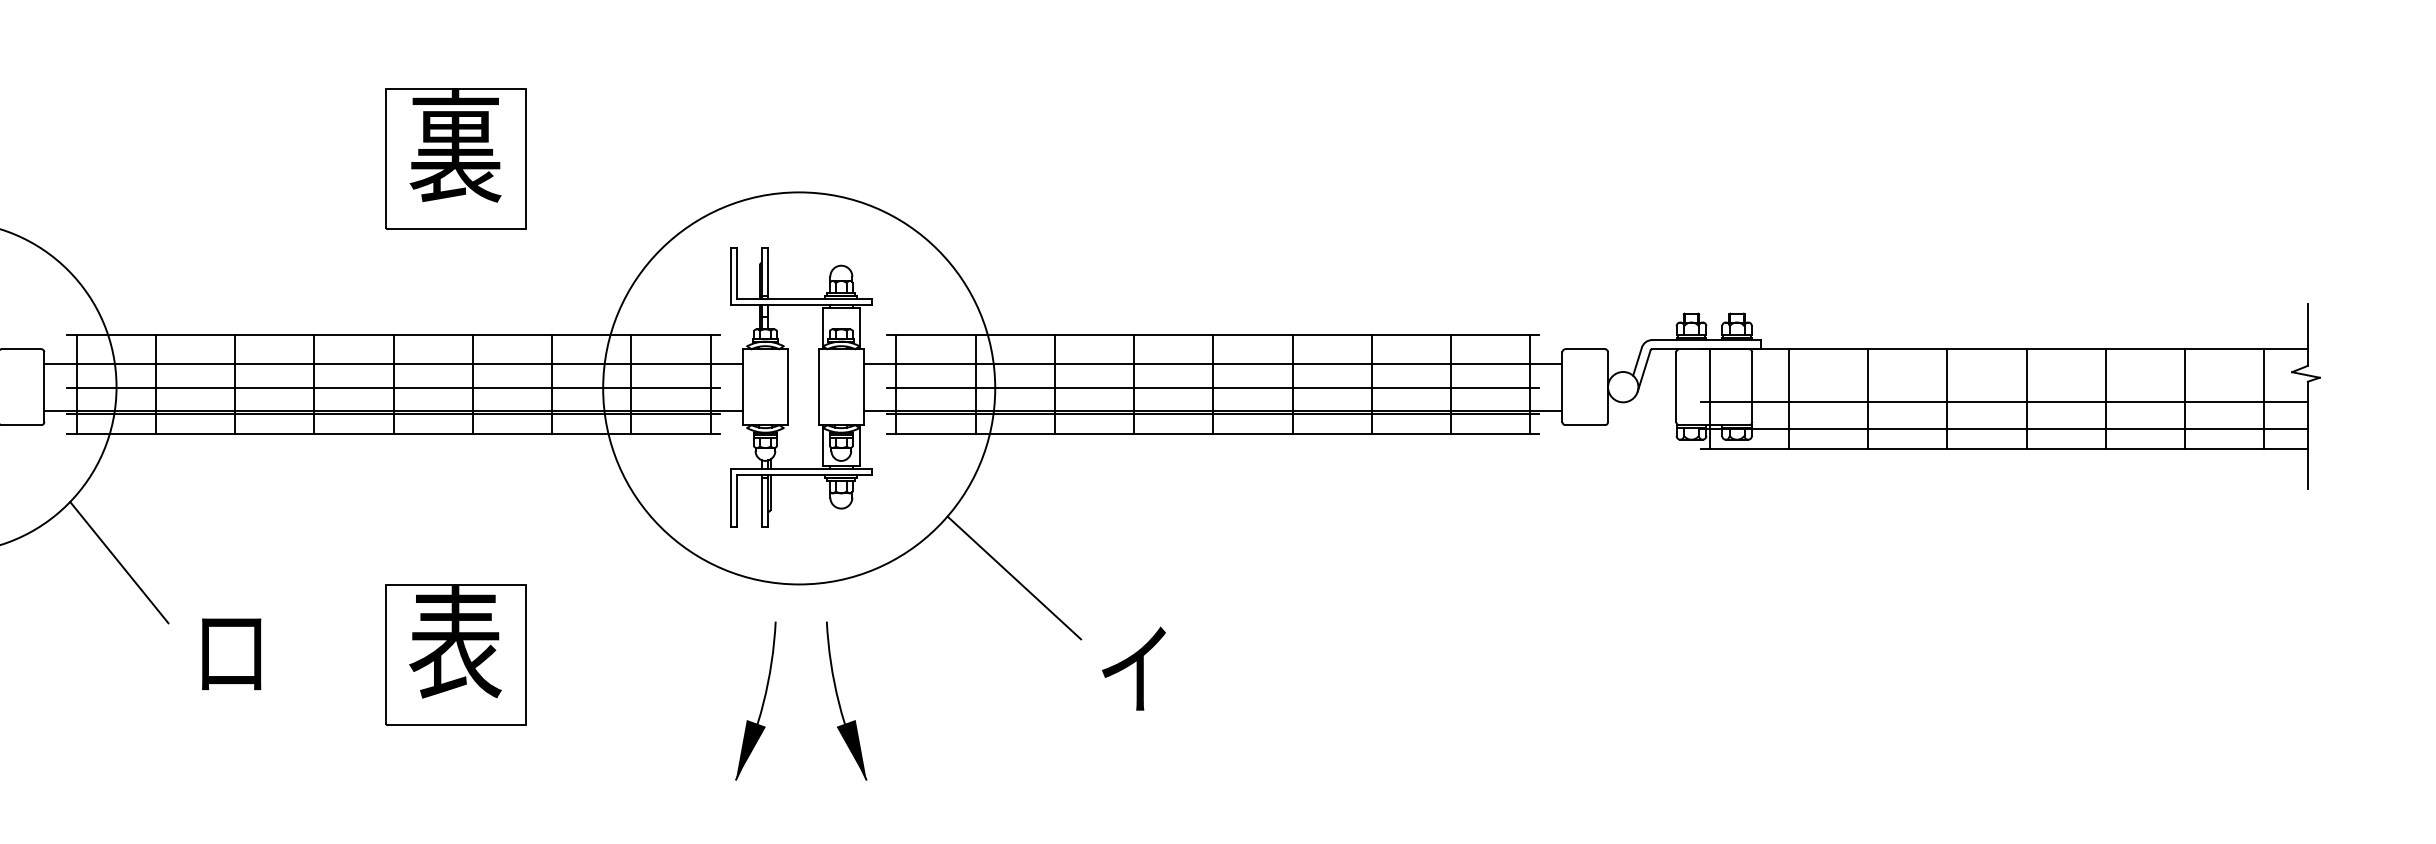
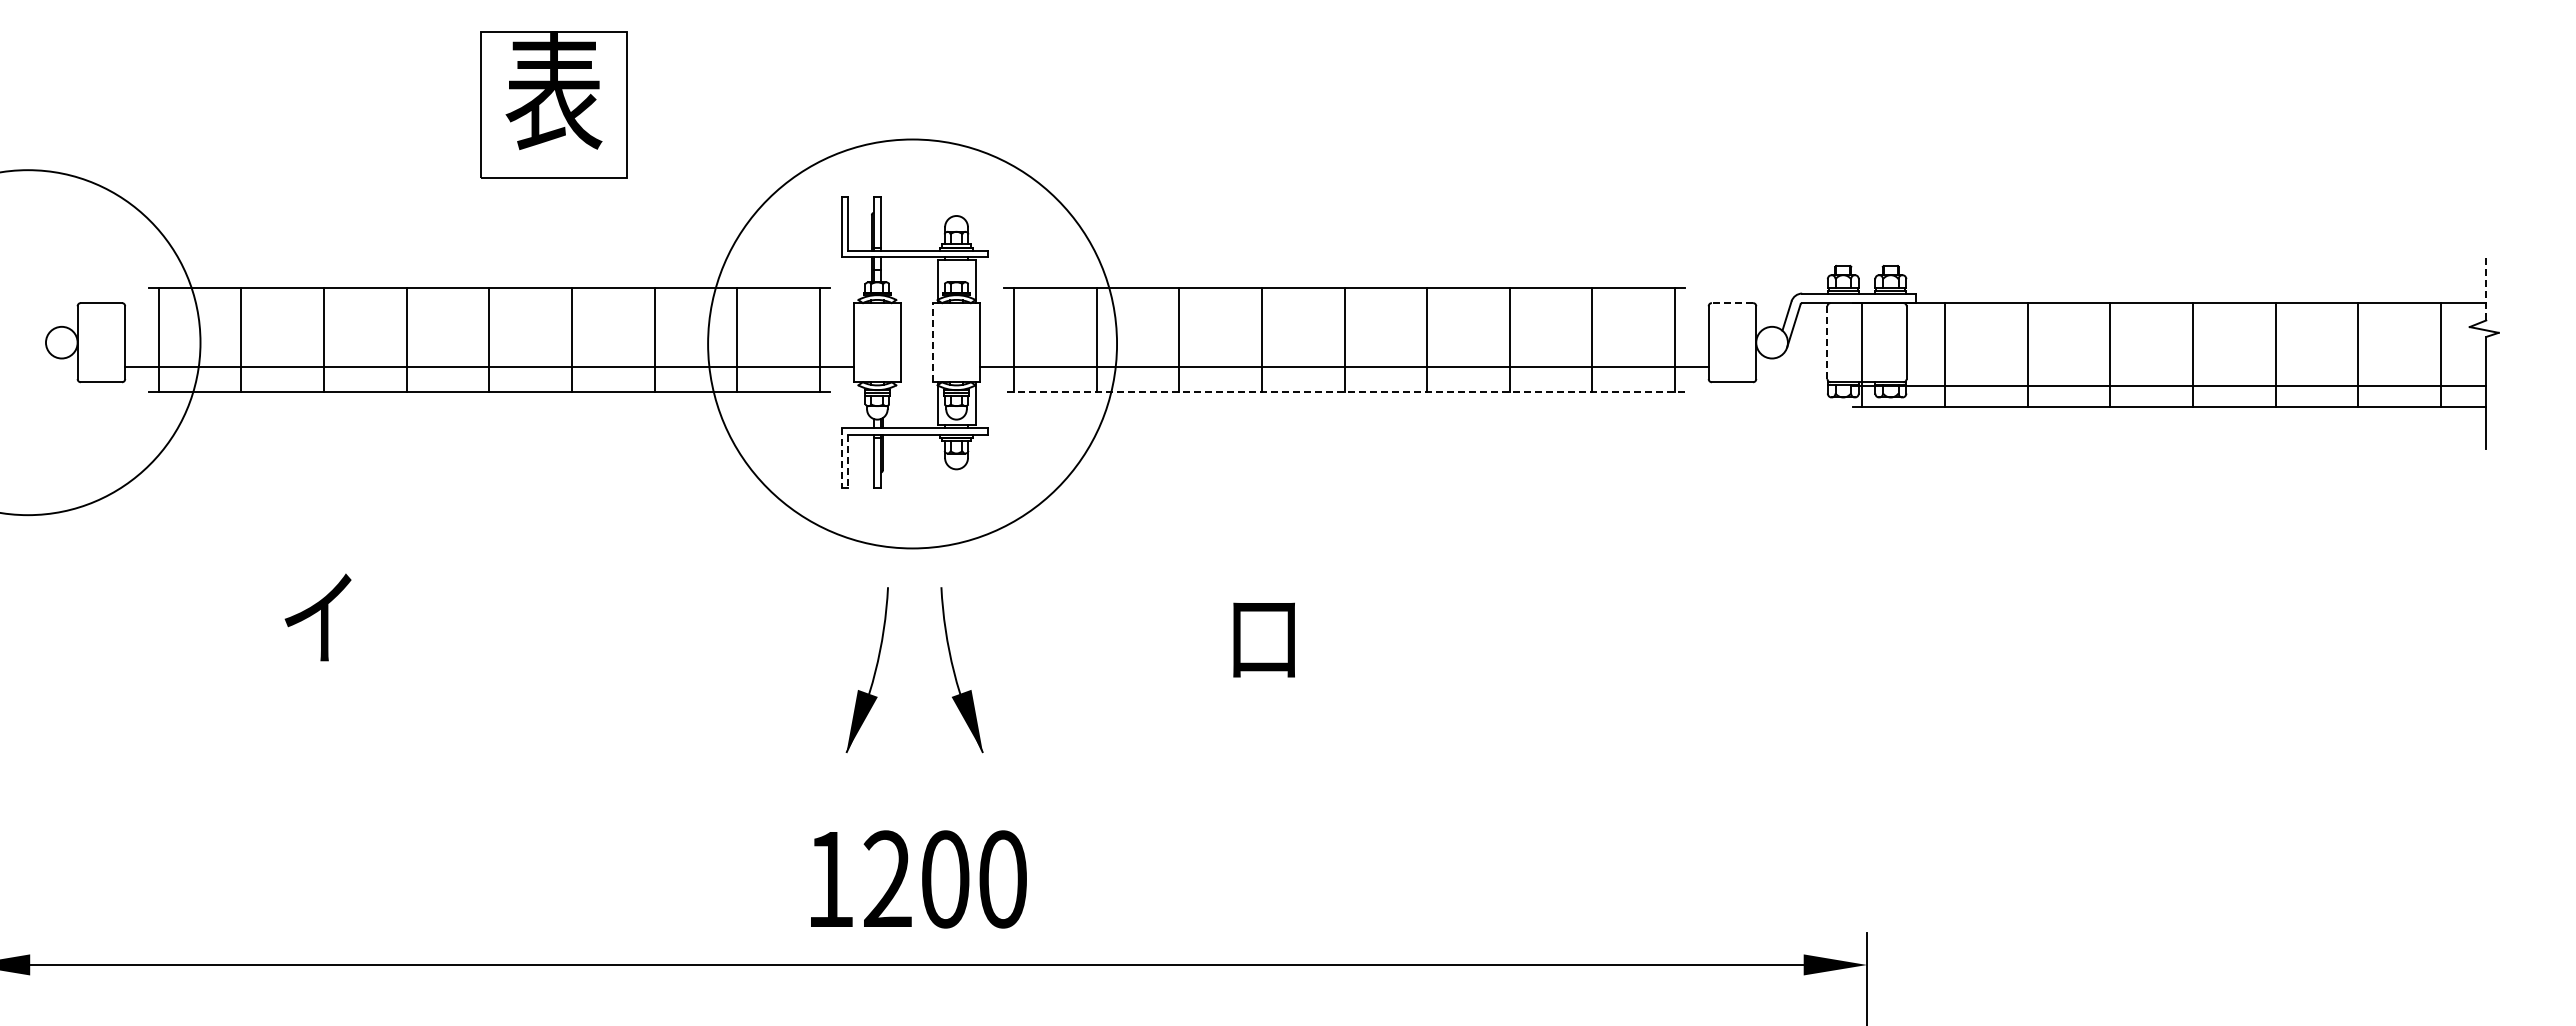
text: (454, 145) -> (553, 90), 裏 -> 表
line: (2308, 334) -> (2486, 287), solid -> dashed
line: (1585, 349) -> (1732, 303), solid -> dashed
line: (393, 363) -> (489, 318), removed
line: (1213, 363) -> (1344, 318), removed
line: (393, 387) -> (489, 343), removed
line: (818, 387) -> (932, 342), solid -> dashed
line: (1213, 387) -> (1344, 343), removed
line: (1676, 387) -> (1827, 342), solid -> dashed
line: (2004, 402) -> (2169, 358), removed
line: (393, 414) -> (489, 371), removed
line: (1213, 414) -> (1344, 371), removed
line: (1213, 433) -> (1344, 391), solid -> dashed
line: (731, 498) -> (841, 458), solid -> dashed
line: (737, 501) -> (848, 461), solid -> dashed
line: (119, 562) -> (203, 525), removed
line: (1013, 577) -> (1136, 541), removed
text: (228, 650) -> (317, 617), ロ -> イ
part: (454, 654) -> (553, 621), removed
text: (1133, 668) -> (1261, 636), イ -> ロ

